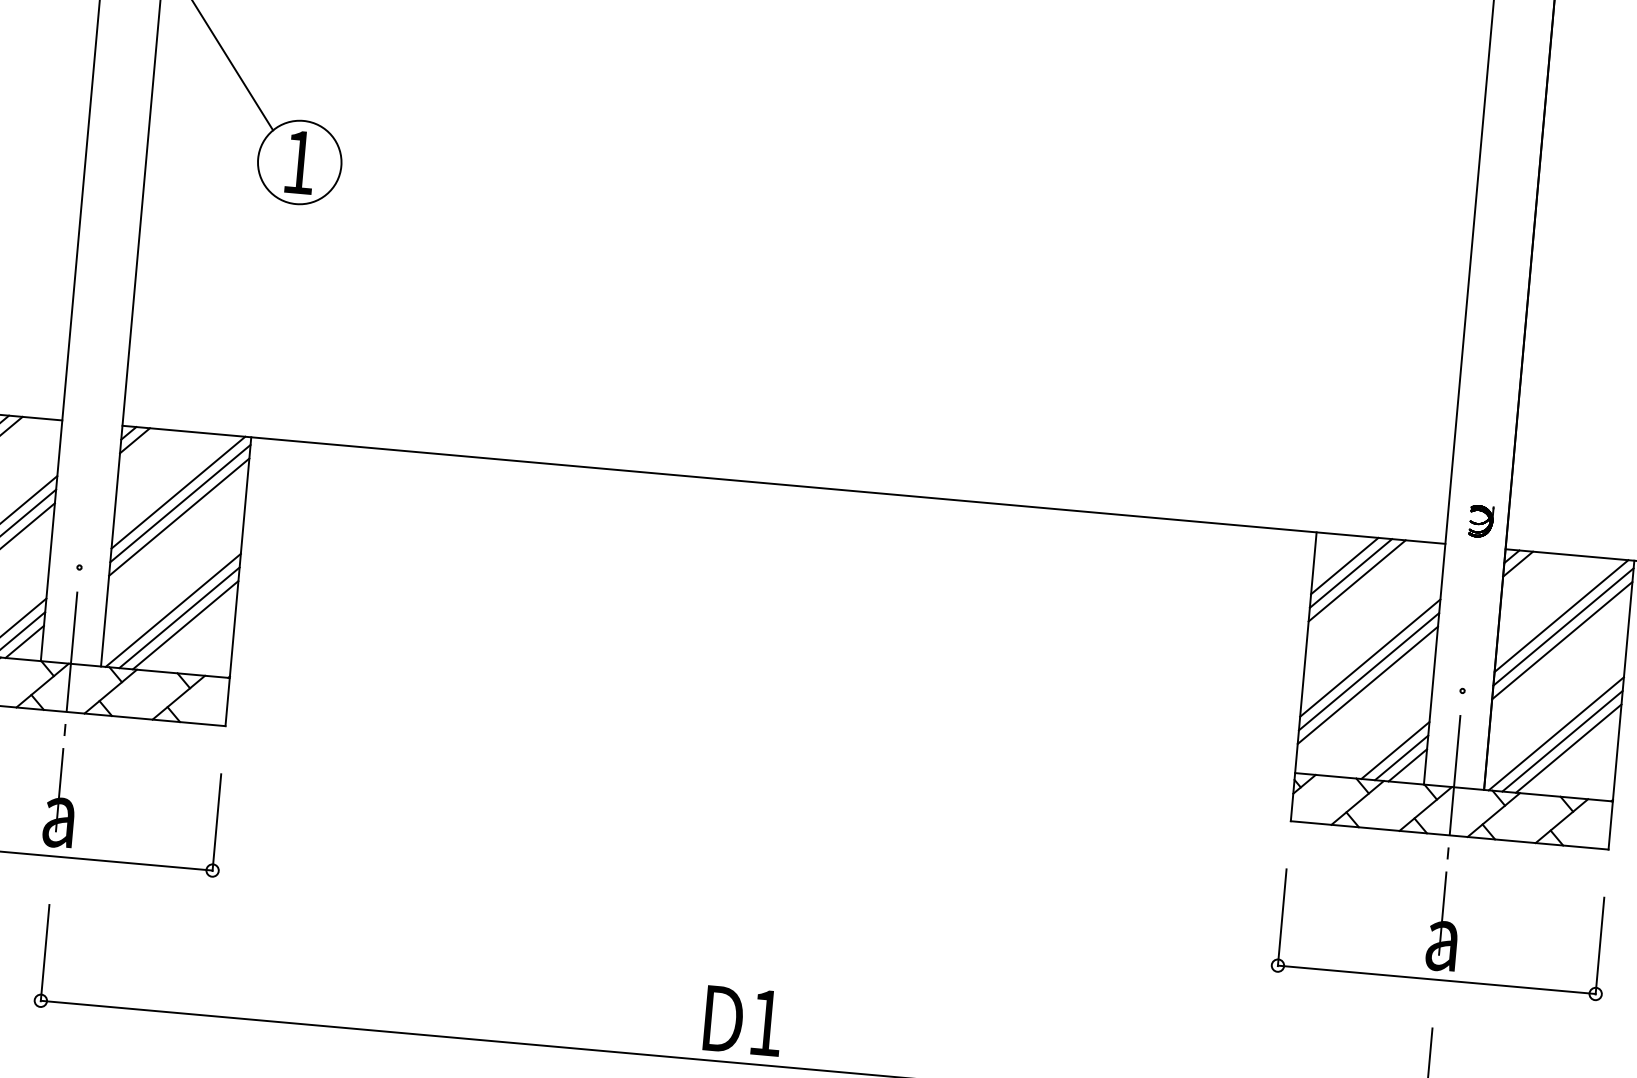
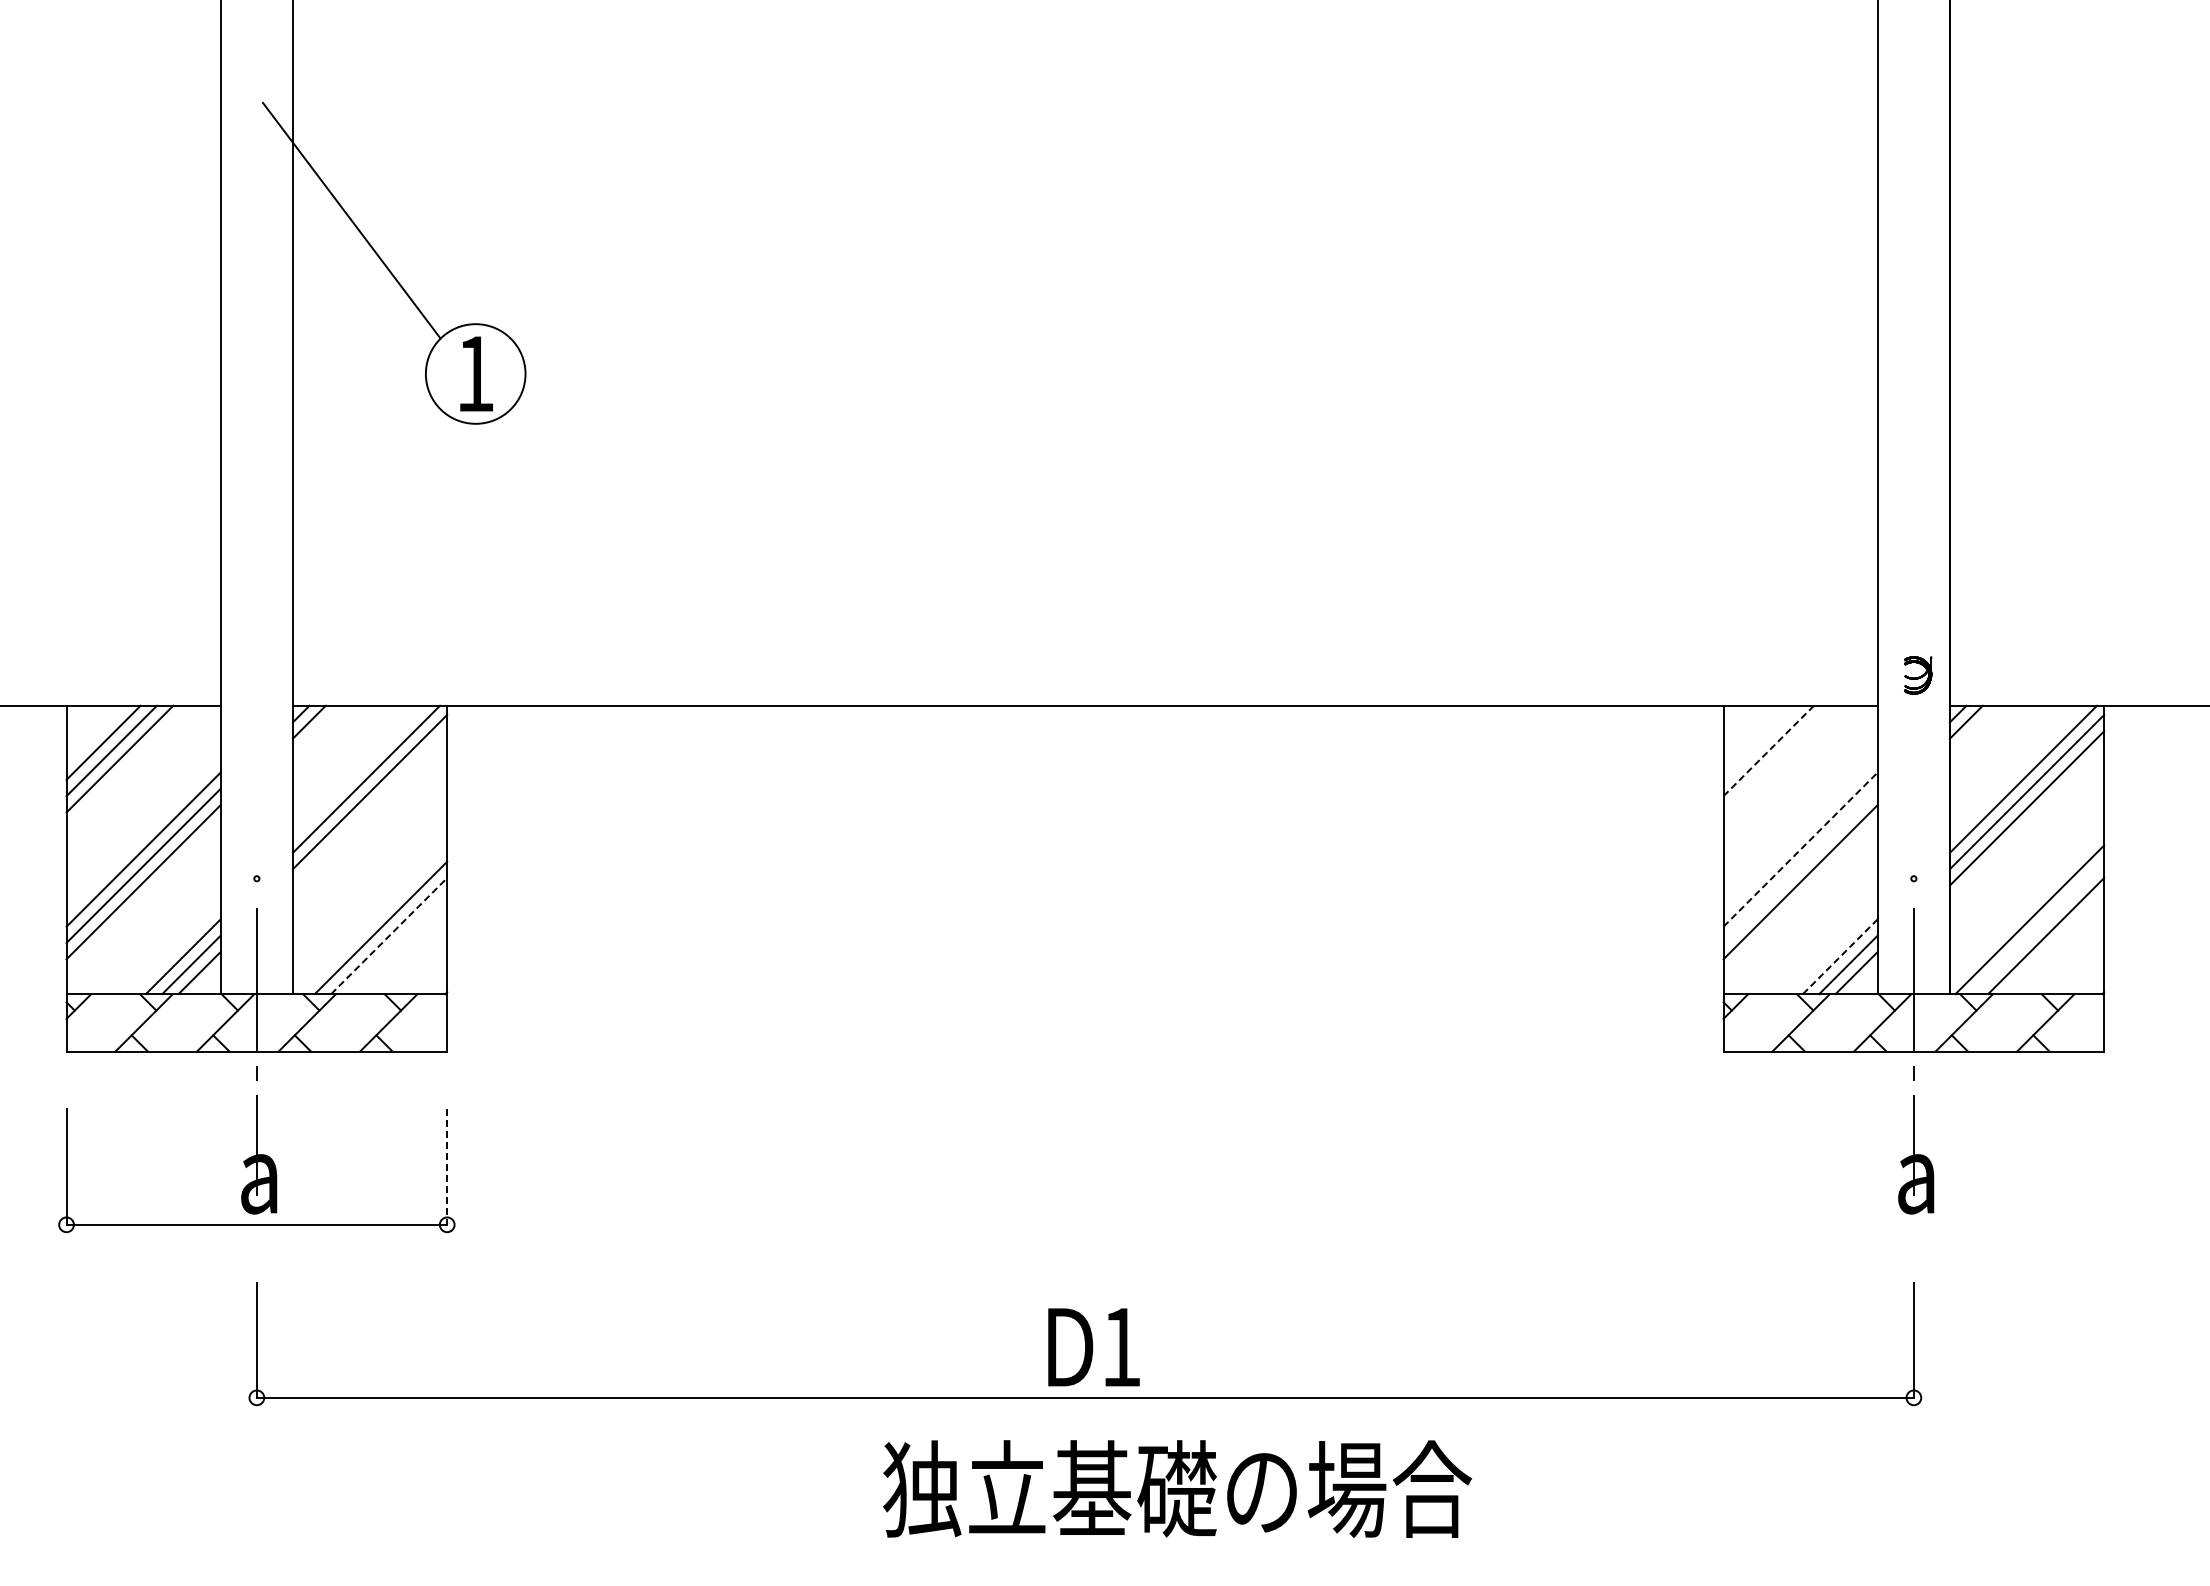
line: (178, 517) -> (369, 808), removed
line: (1344, 565) -> (1760, 742), removed
line: (1350, 573) -> (1768, 750), solid -> dashed
line: (1356, 580) -> (1776, 758), removed
line: (172, 610) -> (372, 919), removed
line: (185, 624) -> (389, 935), solid -> dashed
line: (1370, 658) -> (1801, 849), solid -> dashed
line: (1368, 671) -> (1800, 865), removed
line: (1562, 740) -> (2037, 927), removed
line: (1395, 750) -> (1840, 956), solid -> dashed
line: (217, 822) -> (447, 1167), solid -> dashed
part: (1436, 979) -> (1913, 1224), removed

